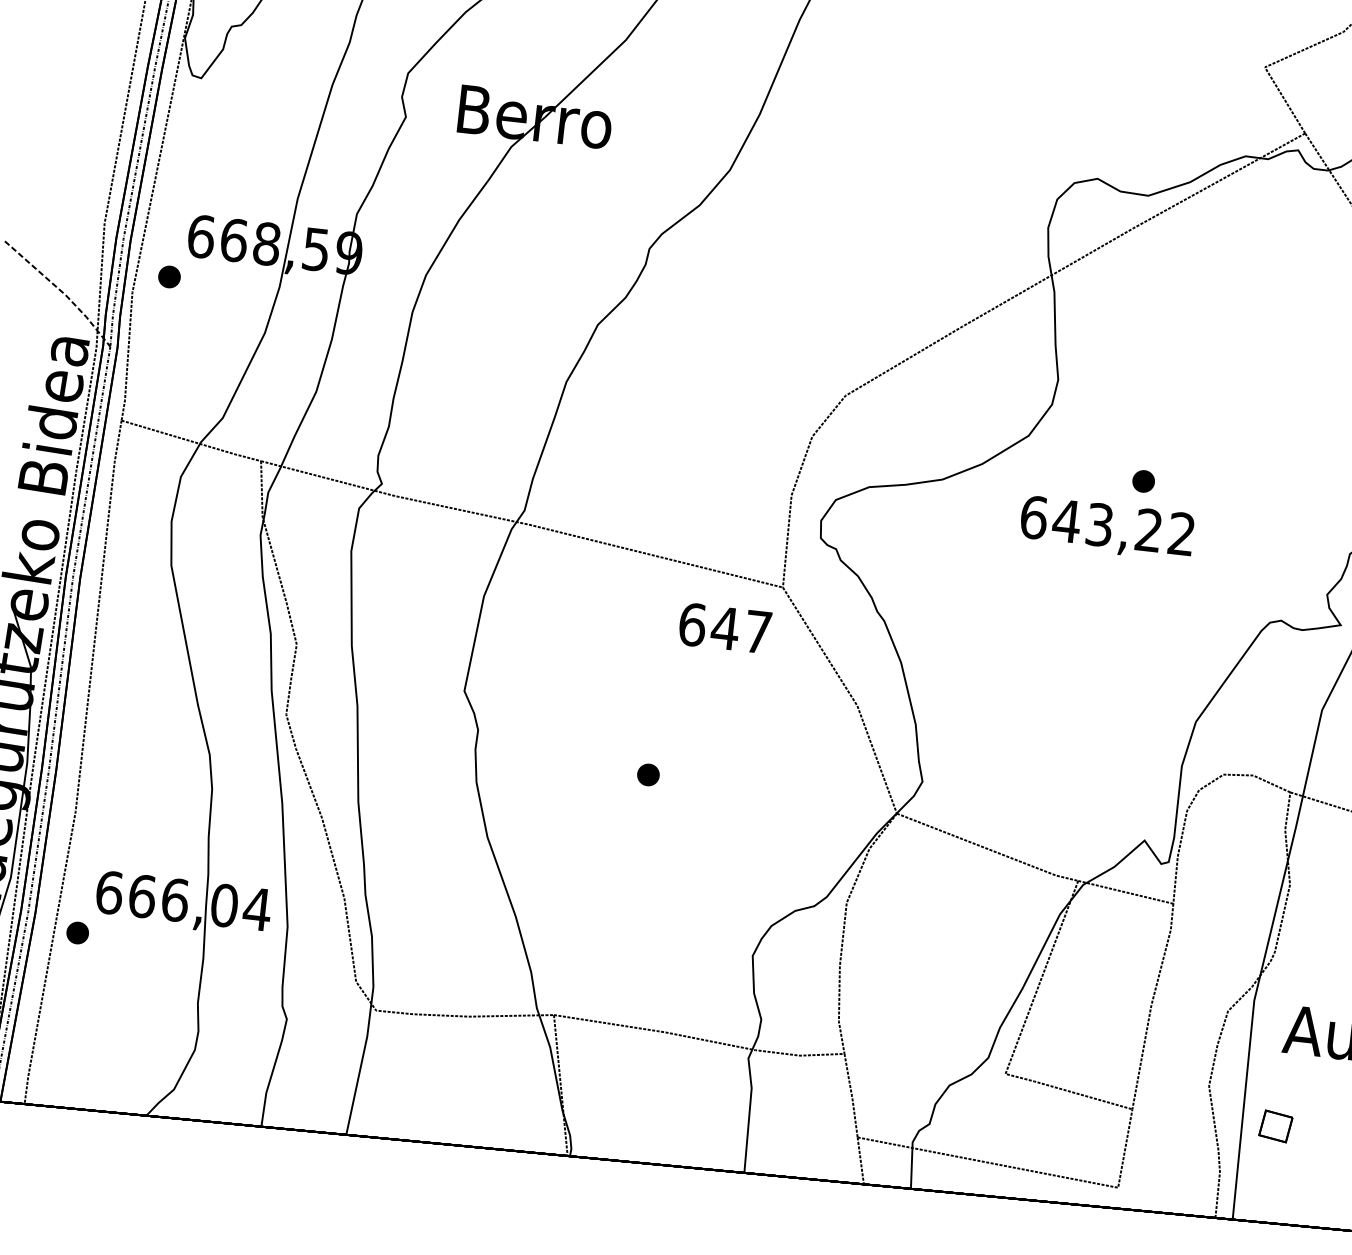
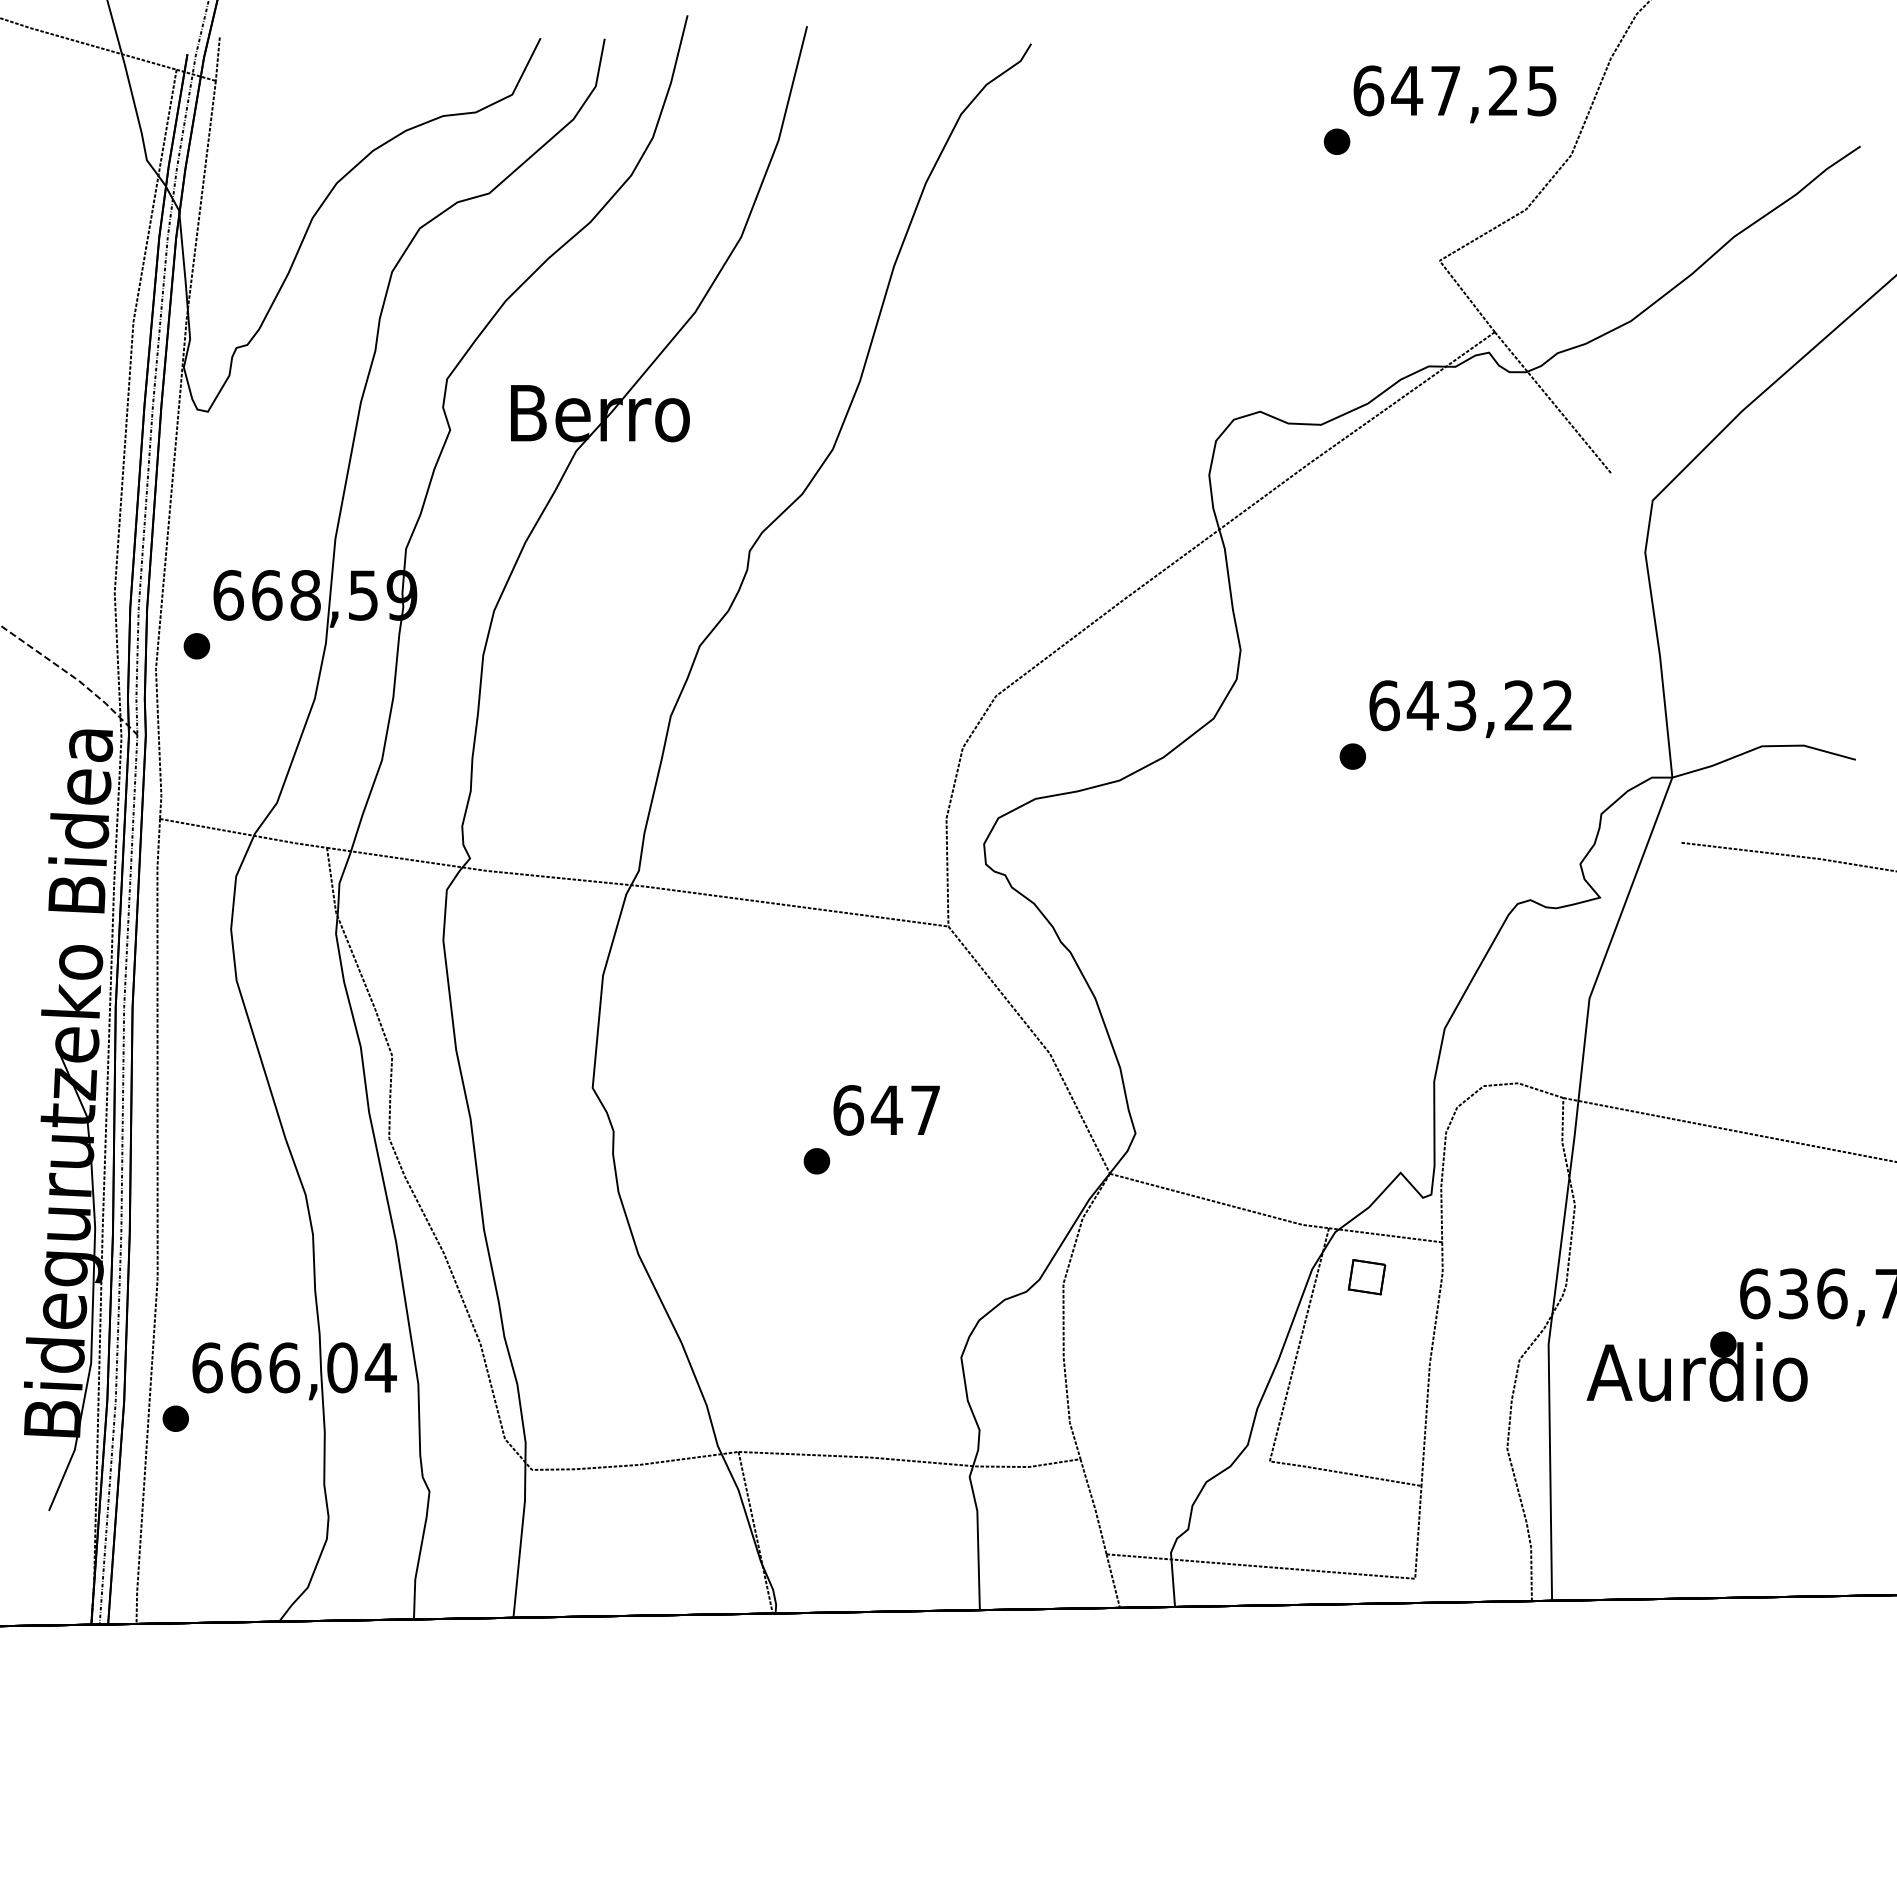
text: (1106, 528) -> (1470, 709), moved
text: (724, 628) -> (886, 1110), moved
part: (1275, 1126) -> (1366, 1277), moved

